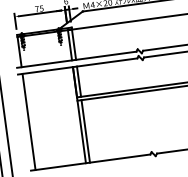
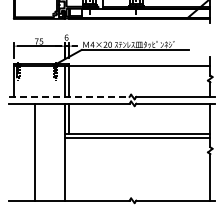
line: (76, 59) -> (69, 96), solid -> dashed
line: (28, 121) -> (34, 151), moved
line: (85, 130) -> (68, 168), removed

